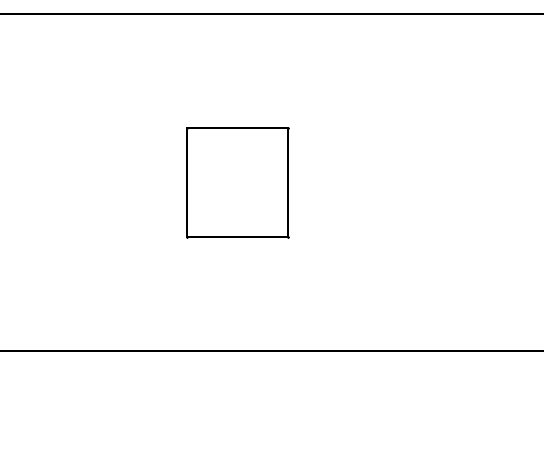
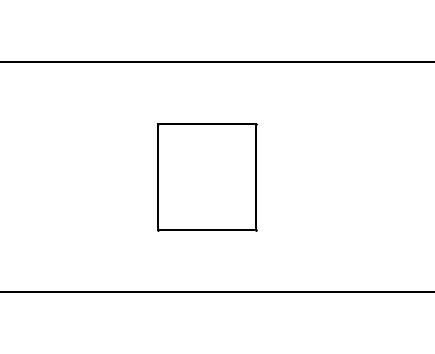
part: (237, 183) -> (207, 177), size x1.43

